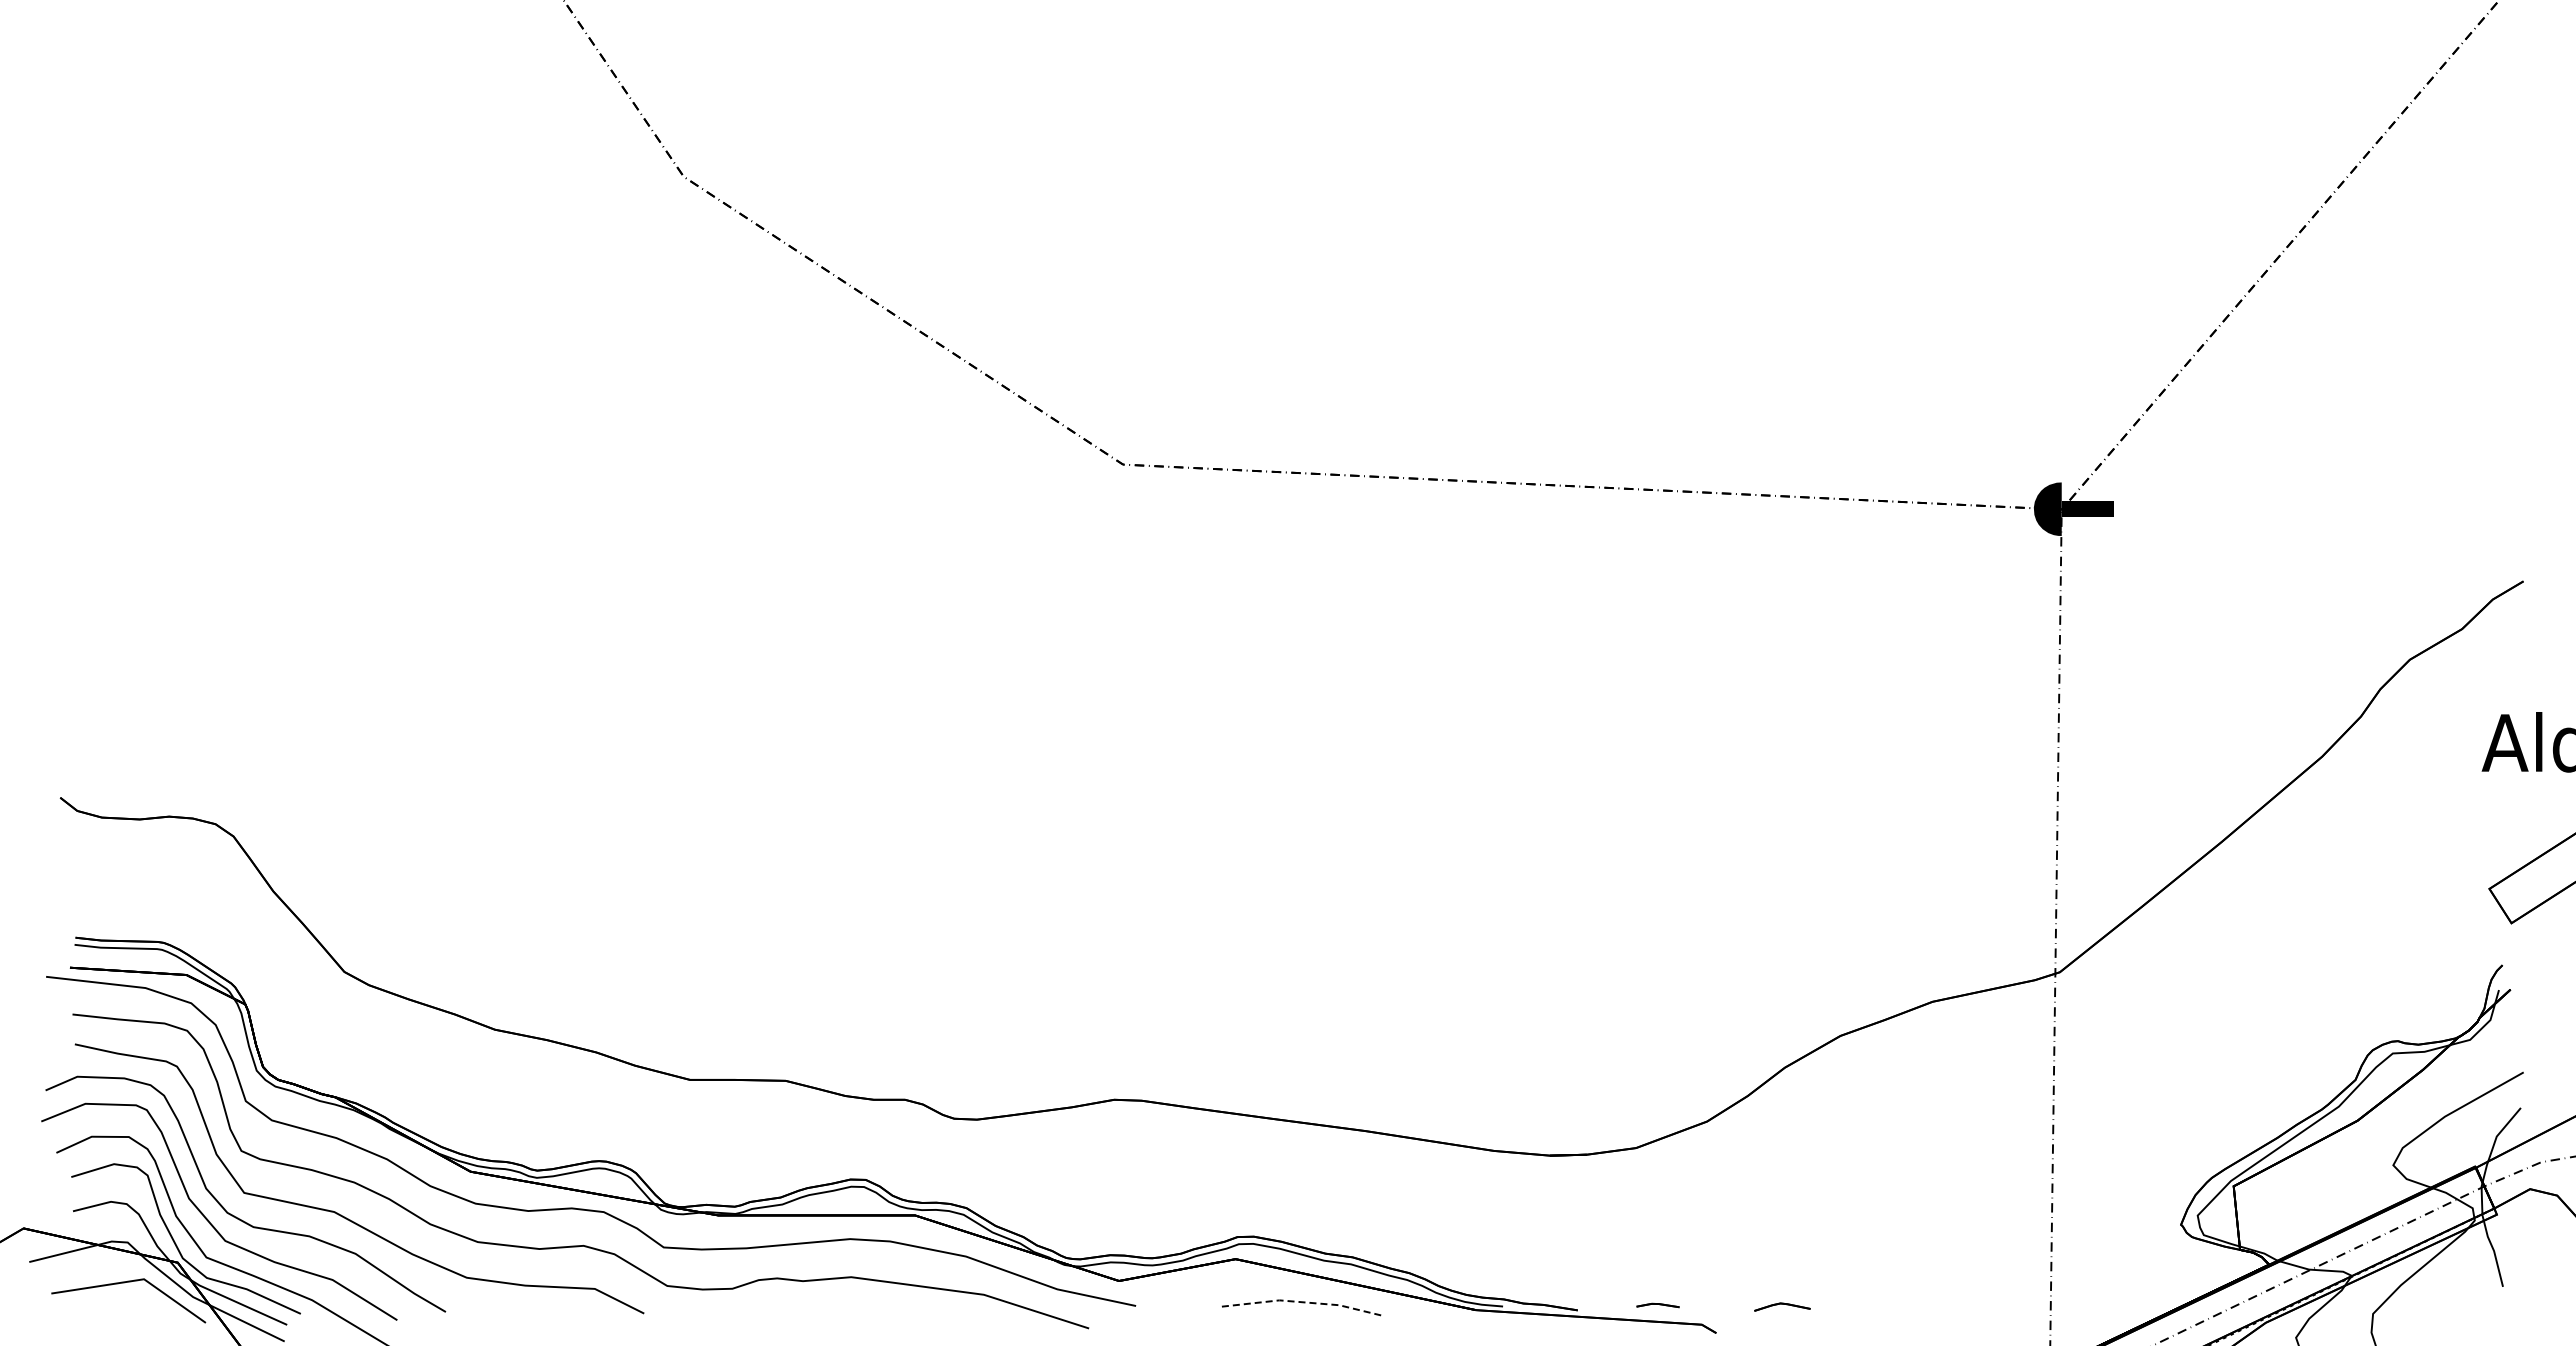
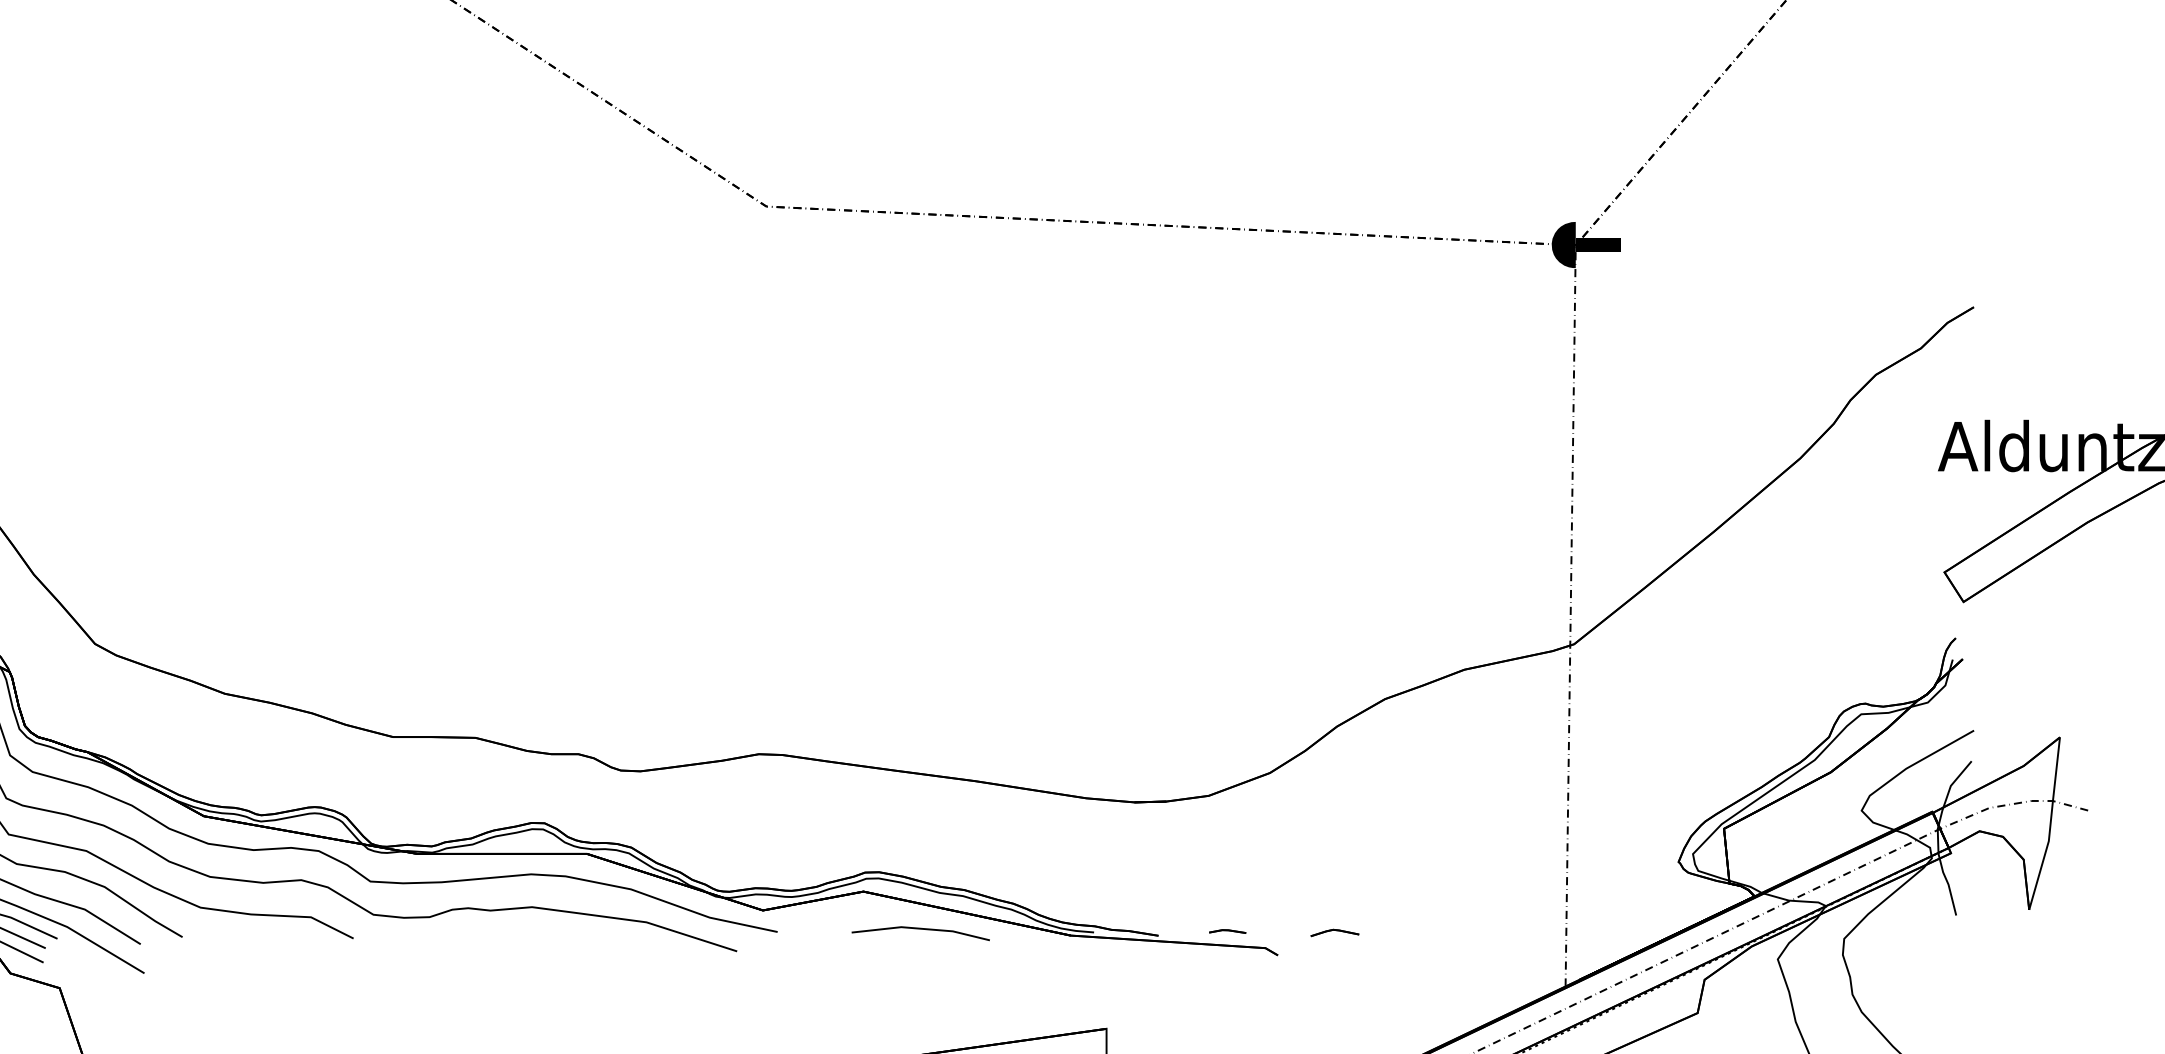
line: (1303, 1302) -> (922, 928), dashed -> solid

